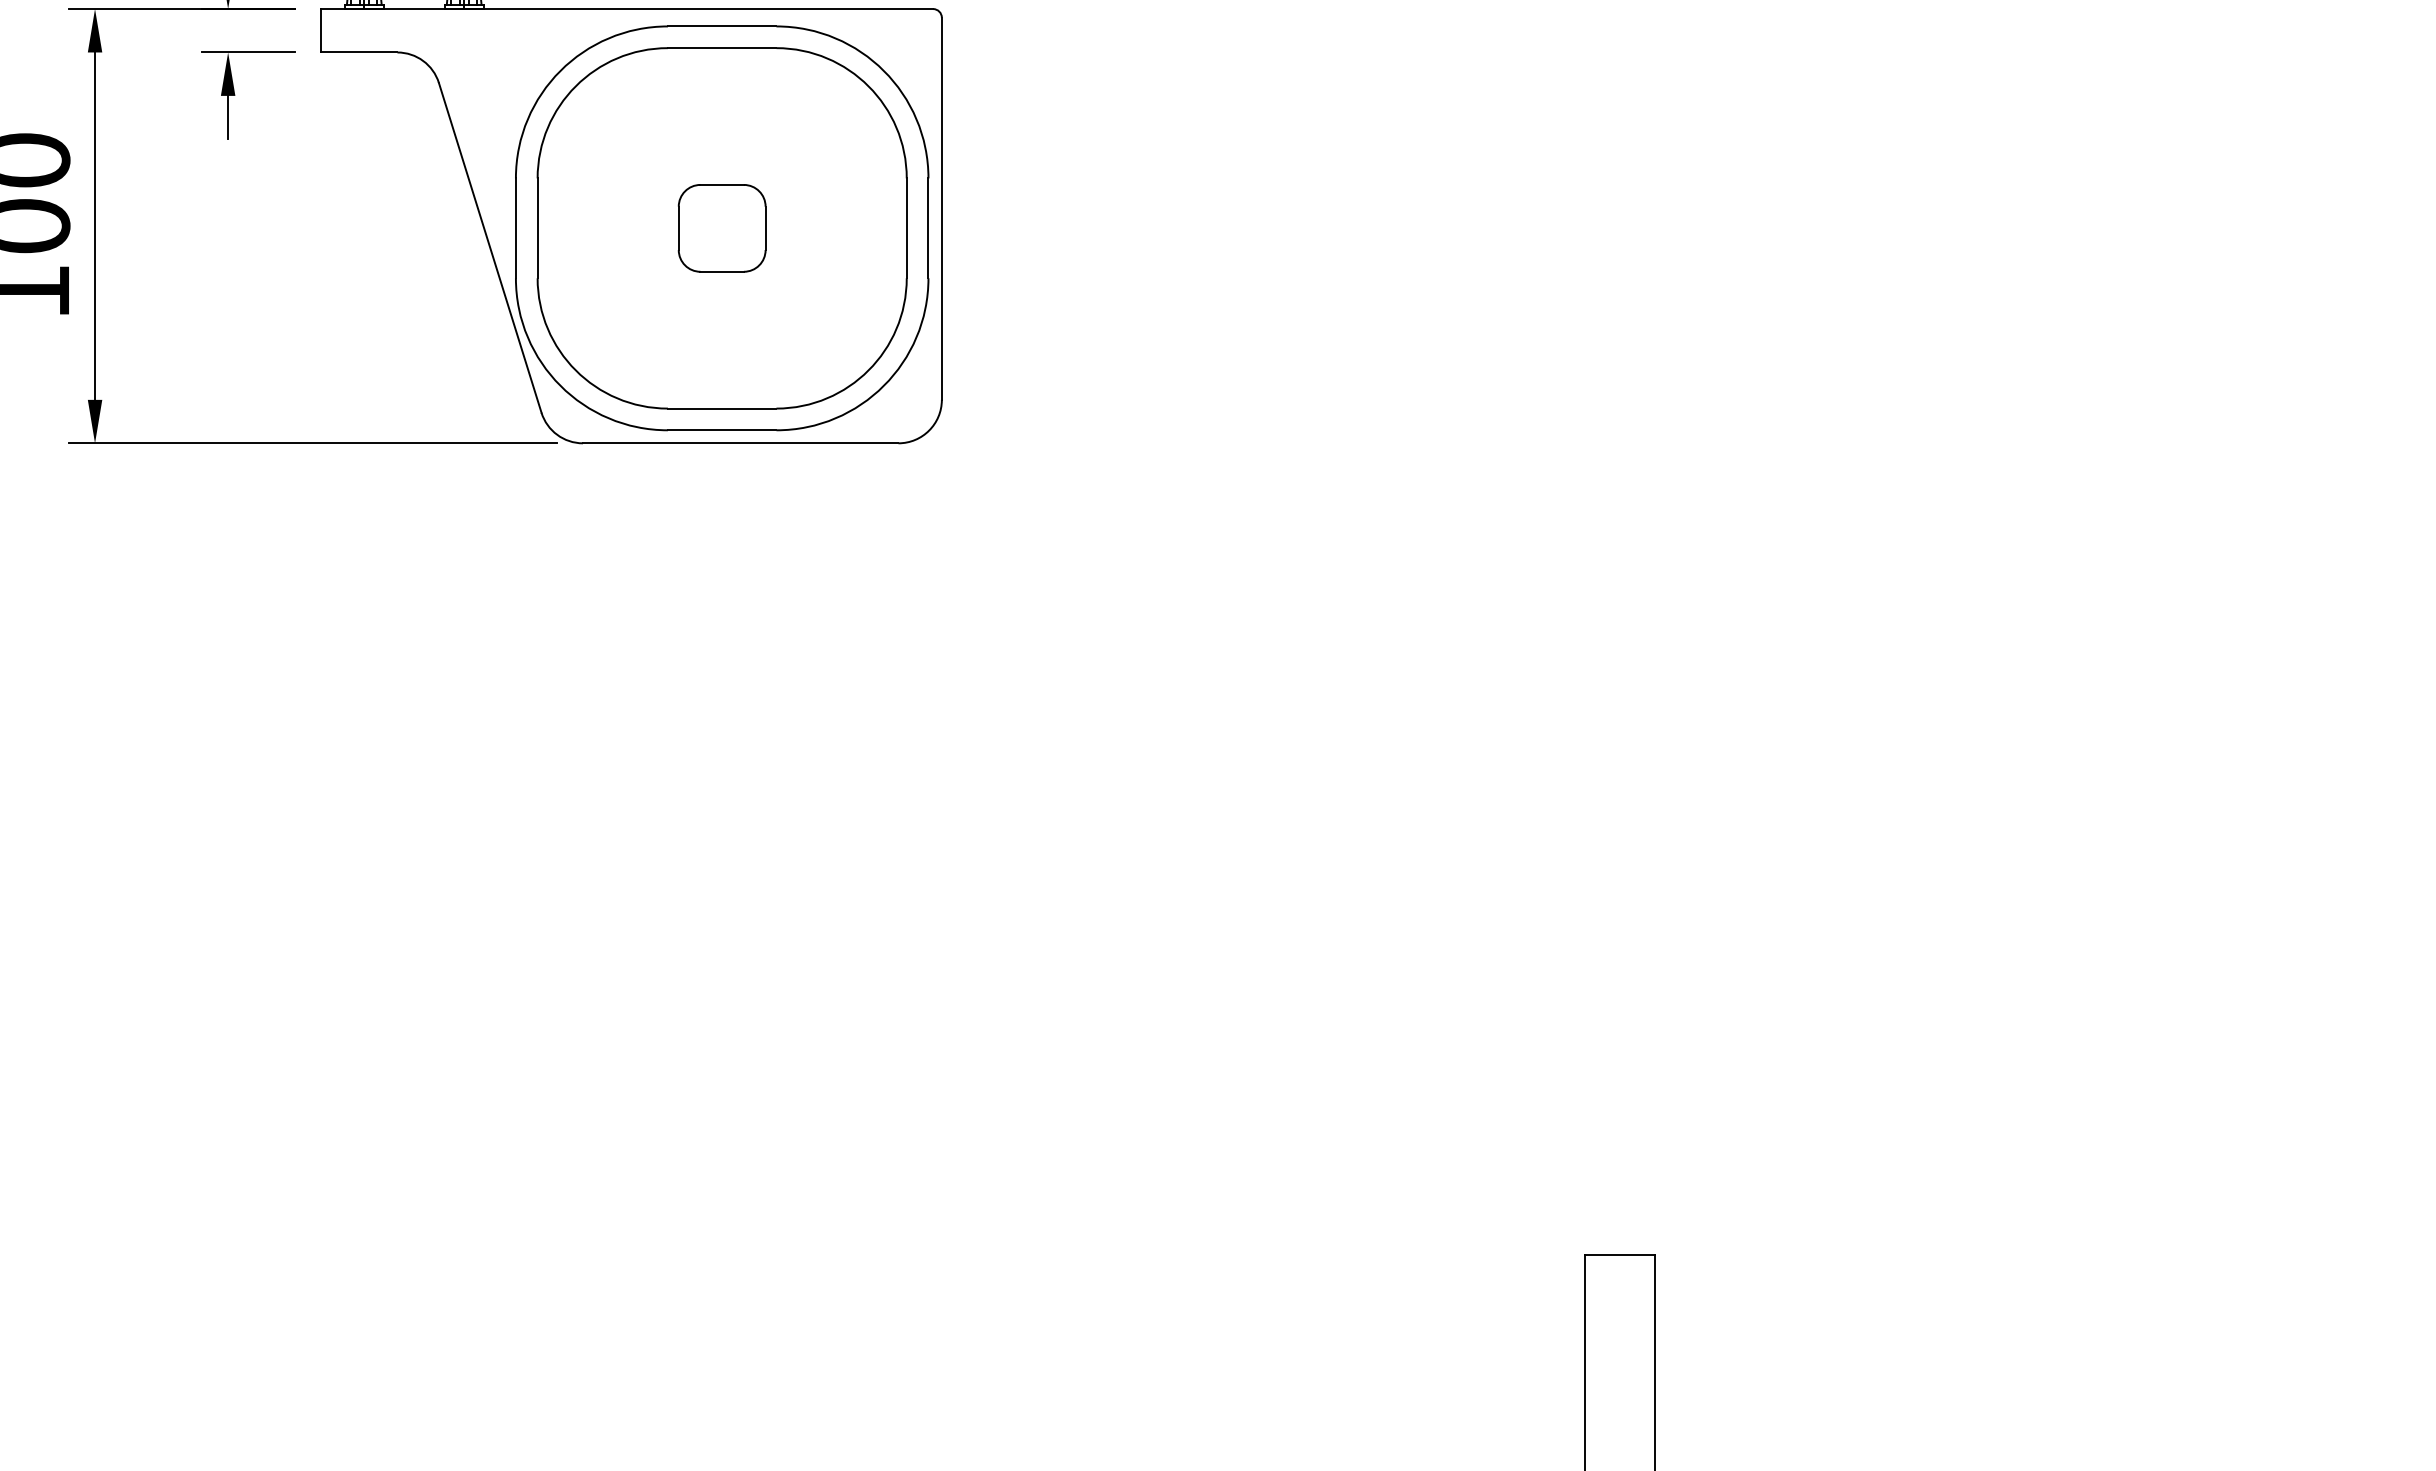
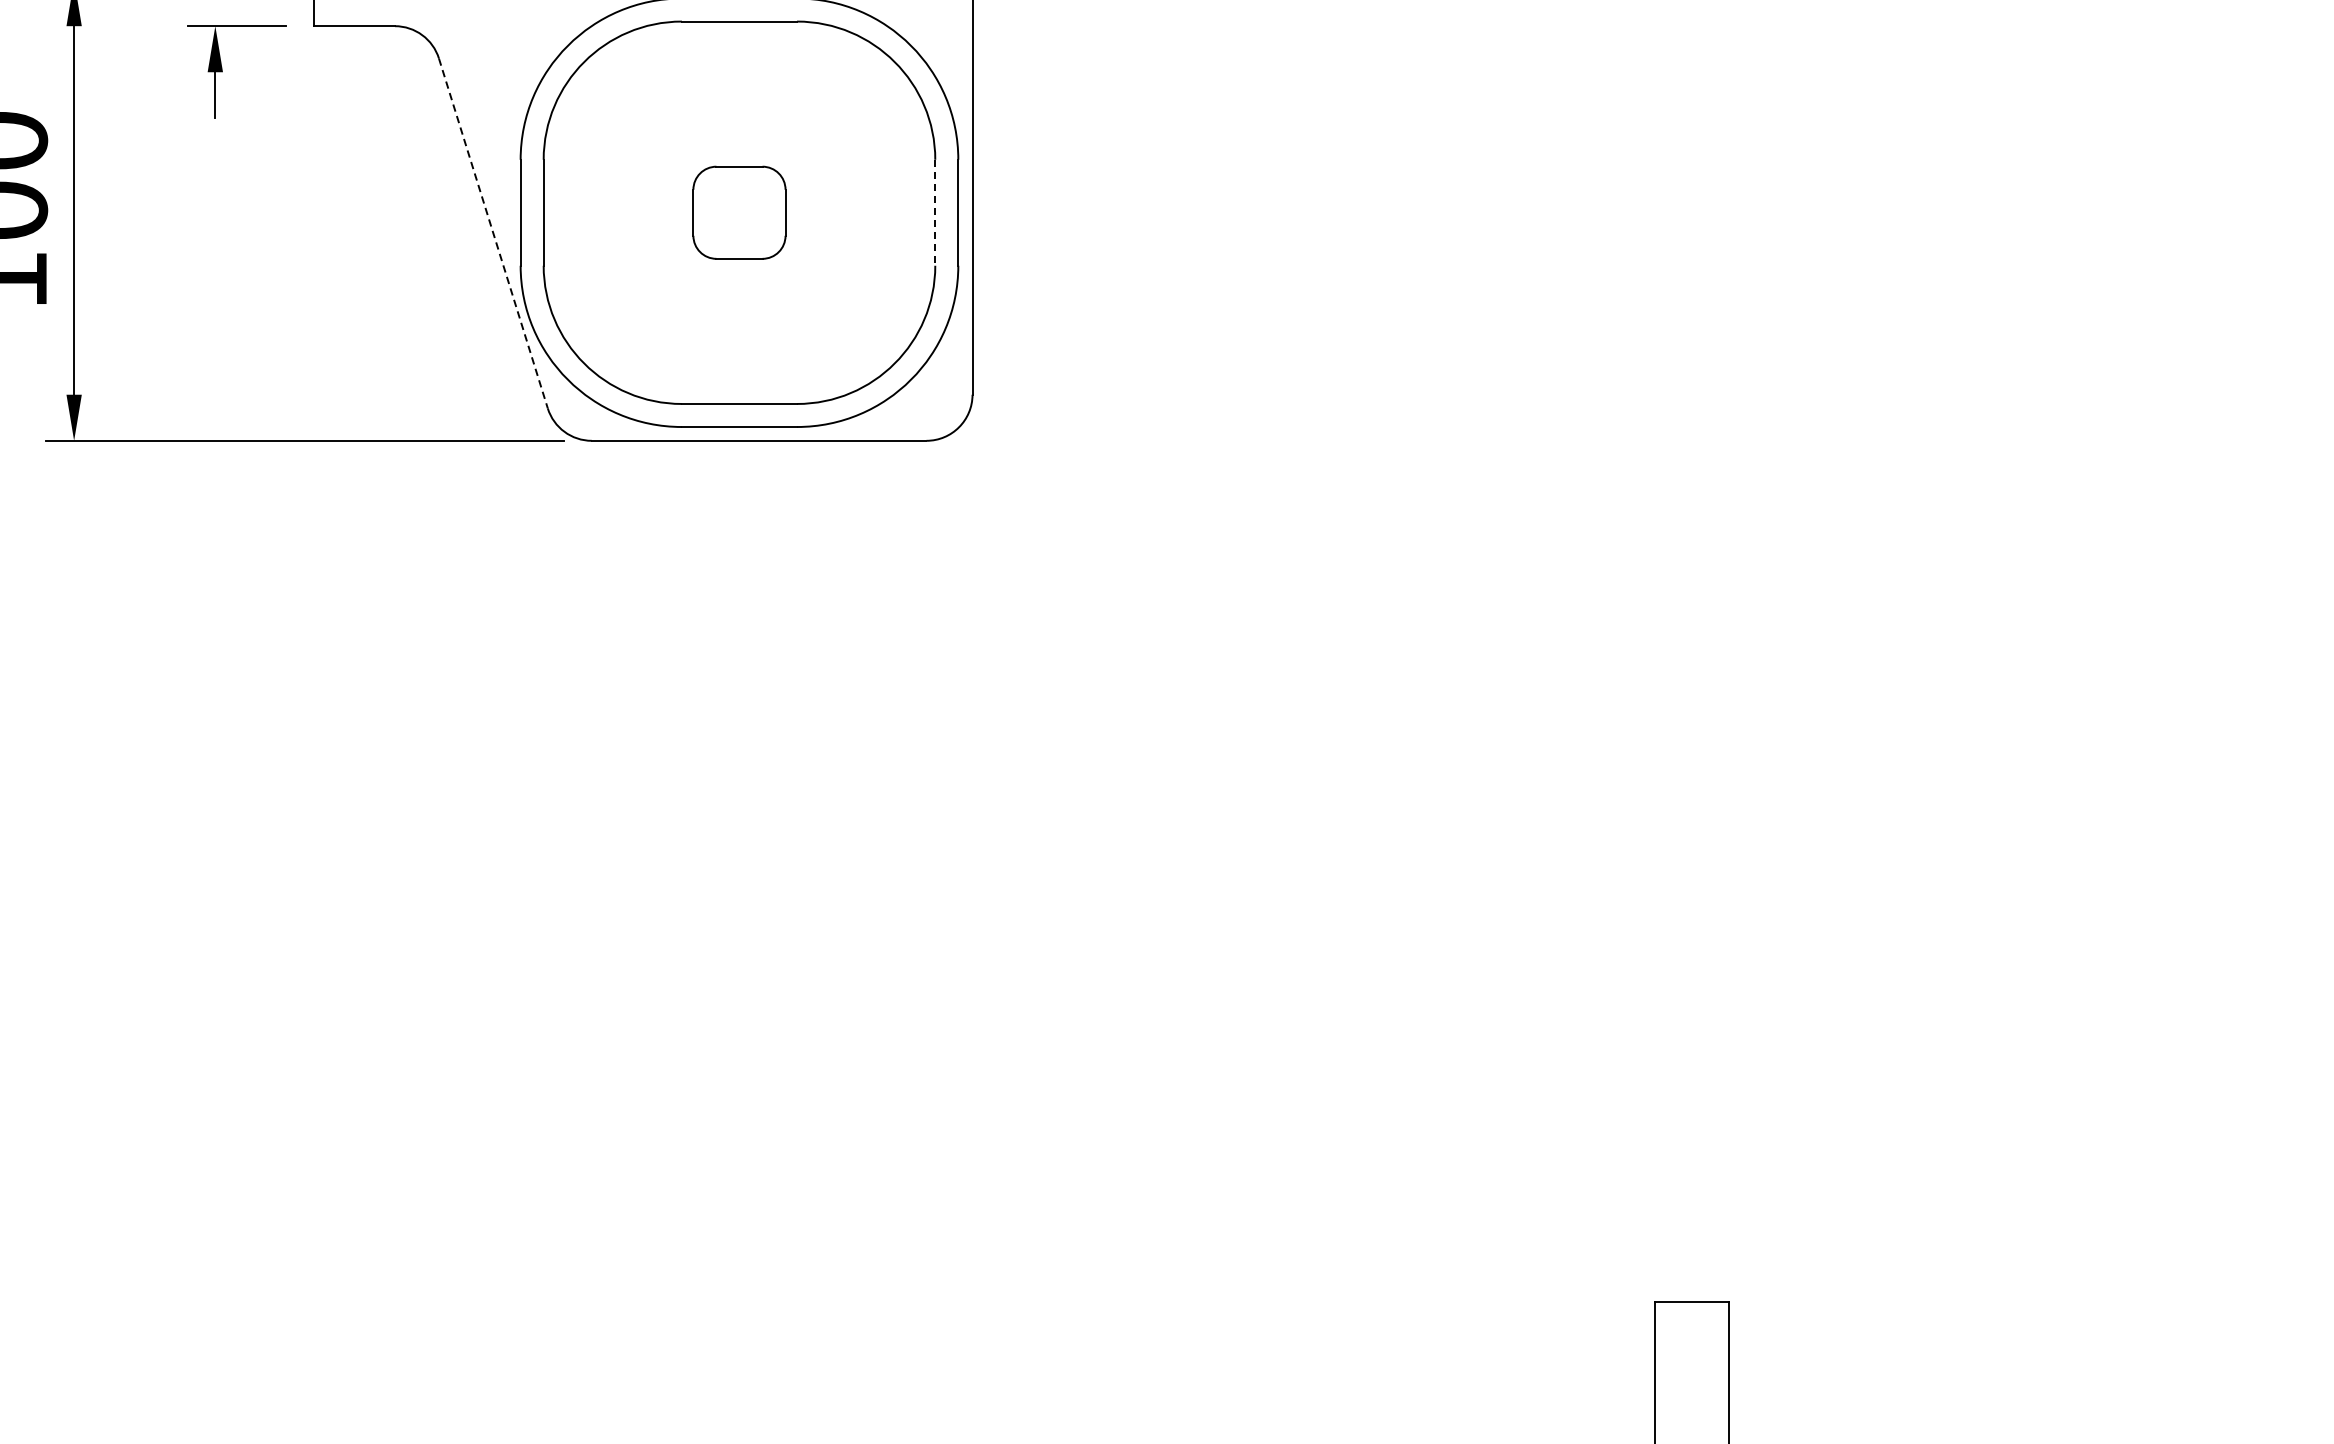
line: (906, 228) -> (935, 212), solid -> dashed
line: (490, 247) -> (493, 233), solid -> dashed

